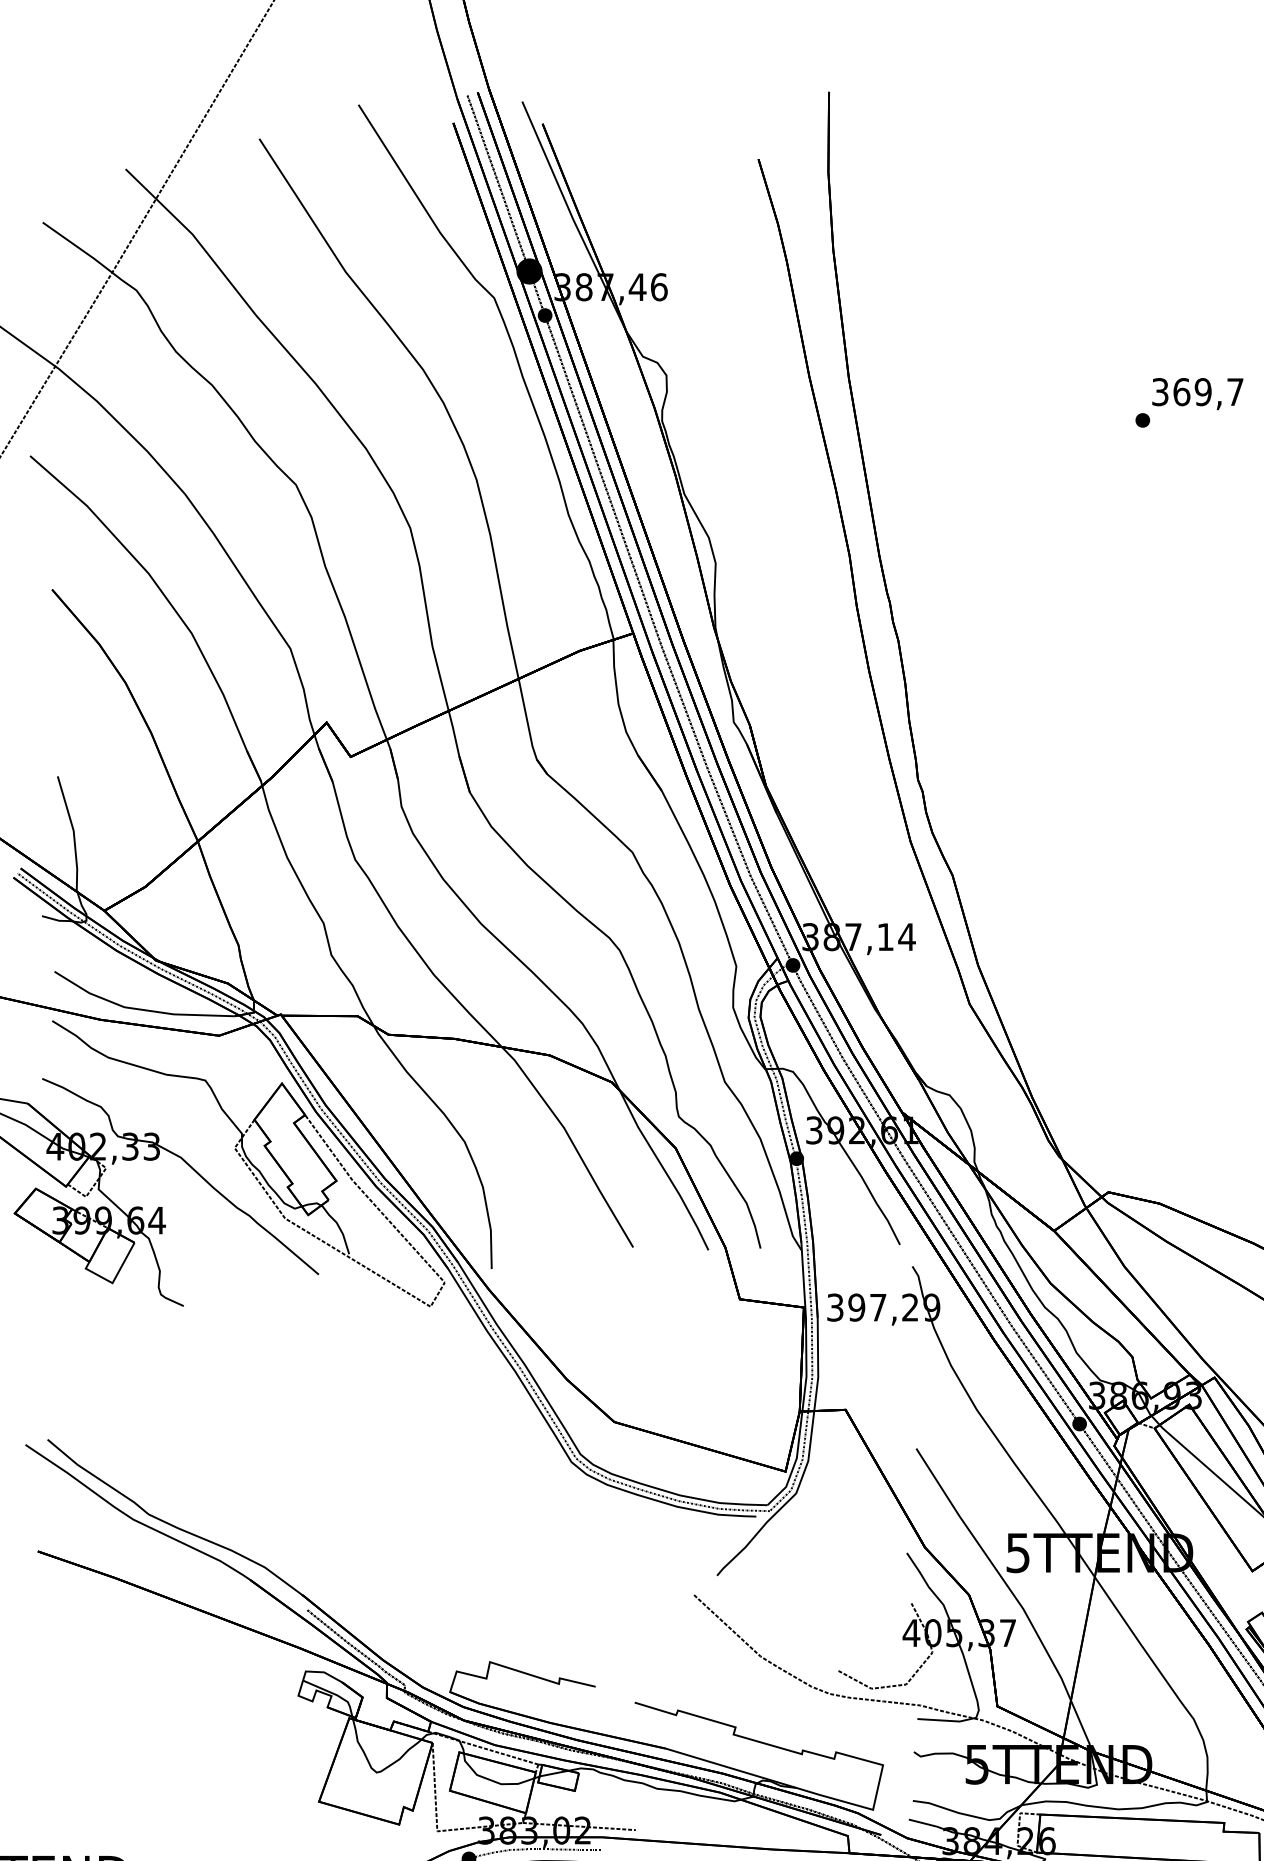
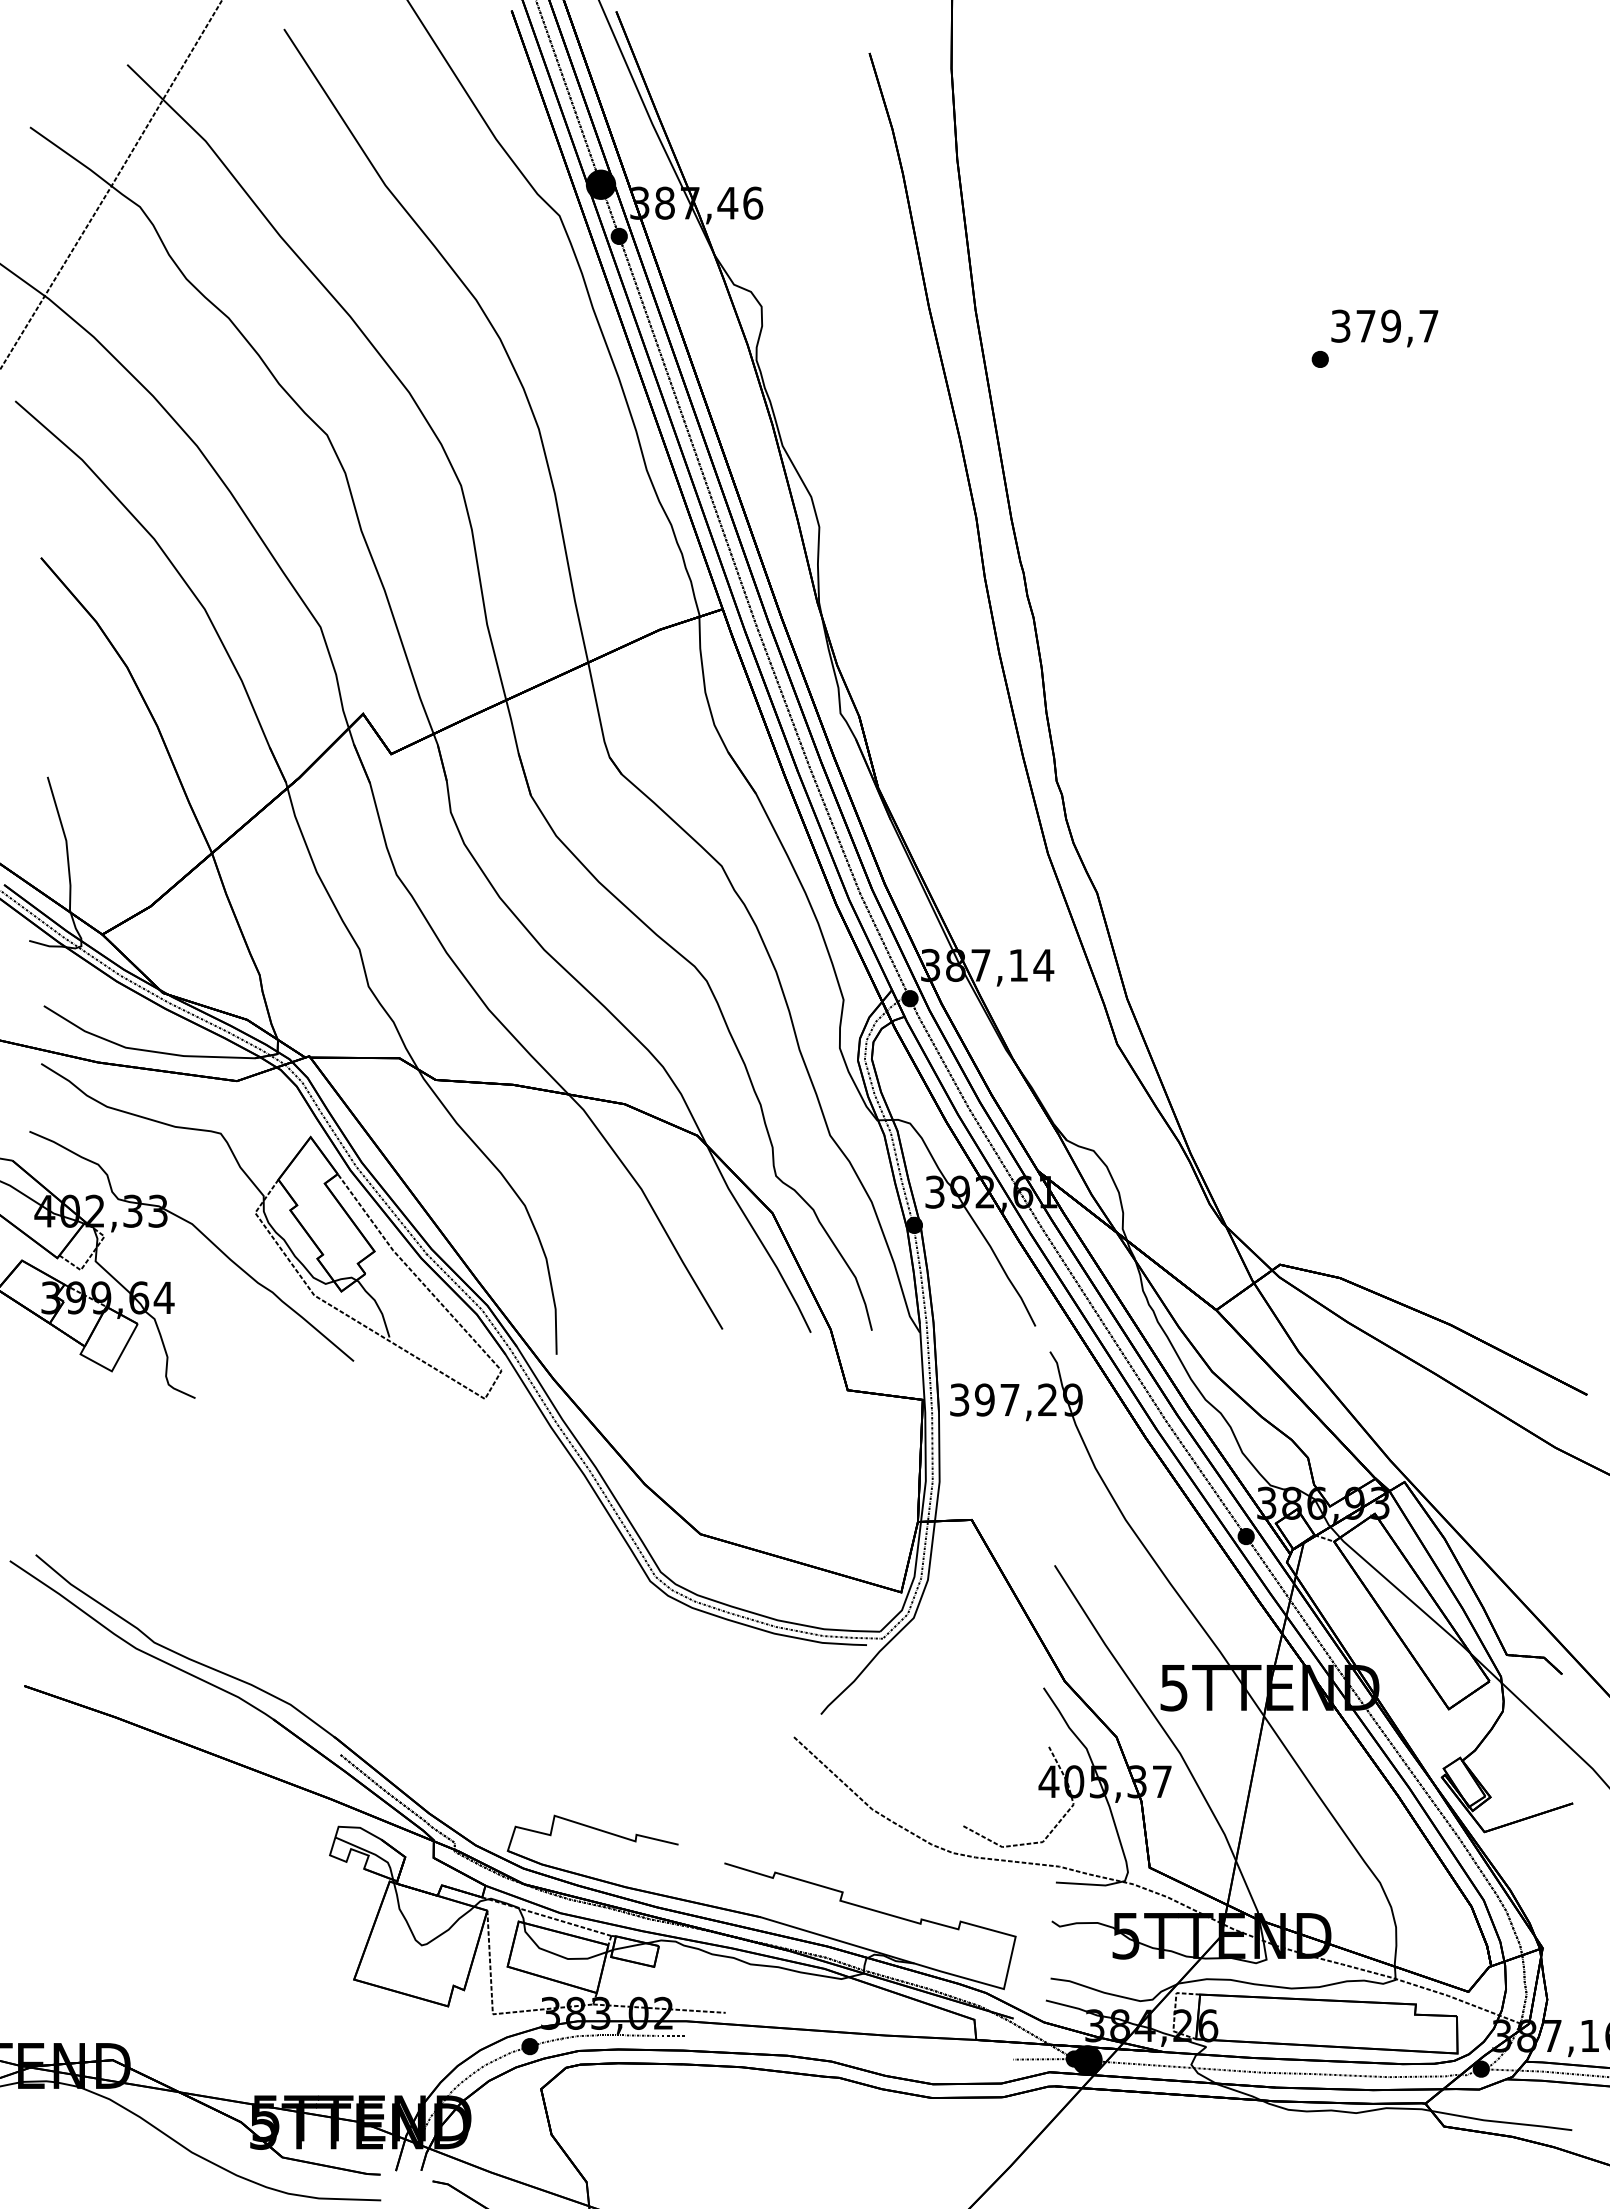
text: (1182, 391) -> (1366, 325), 369,7 -> 379,7

